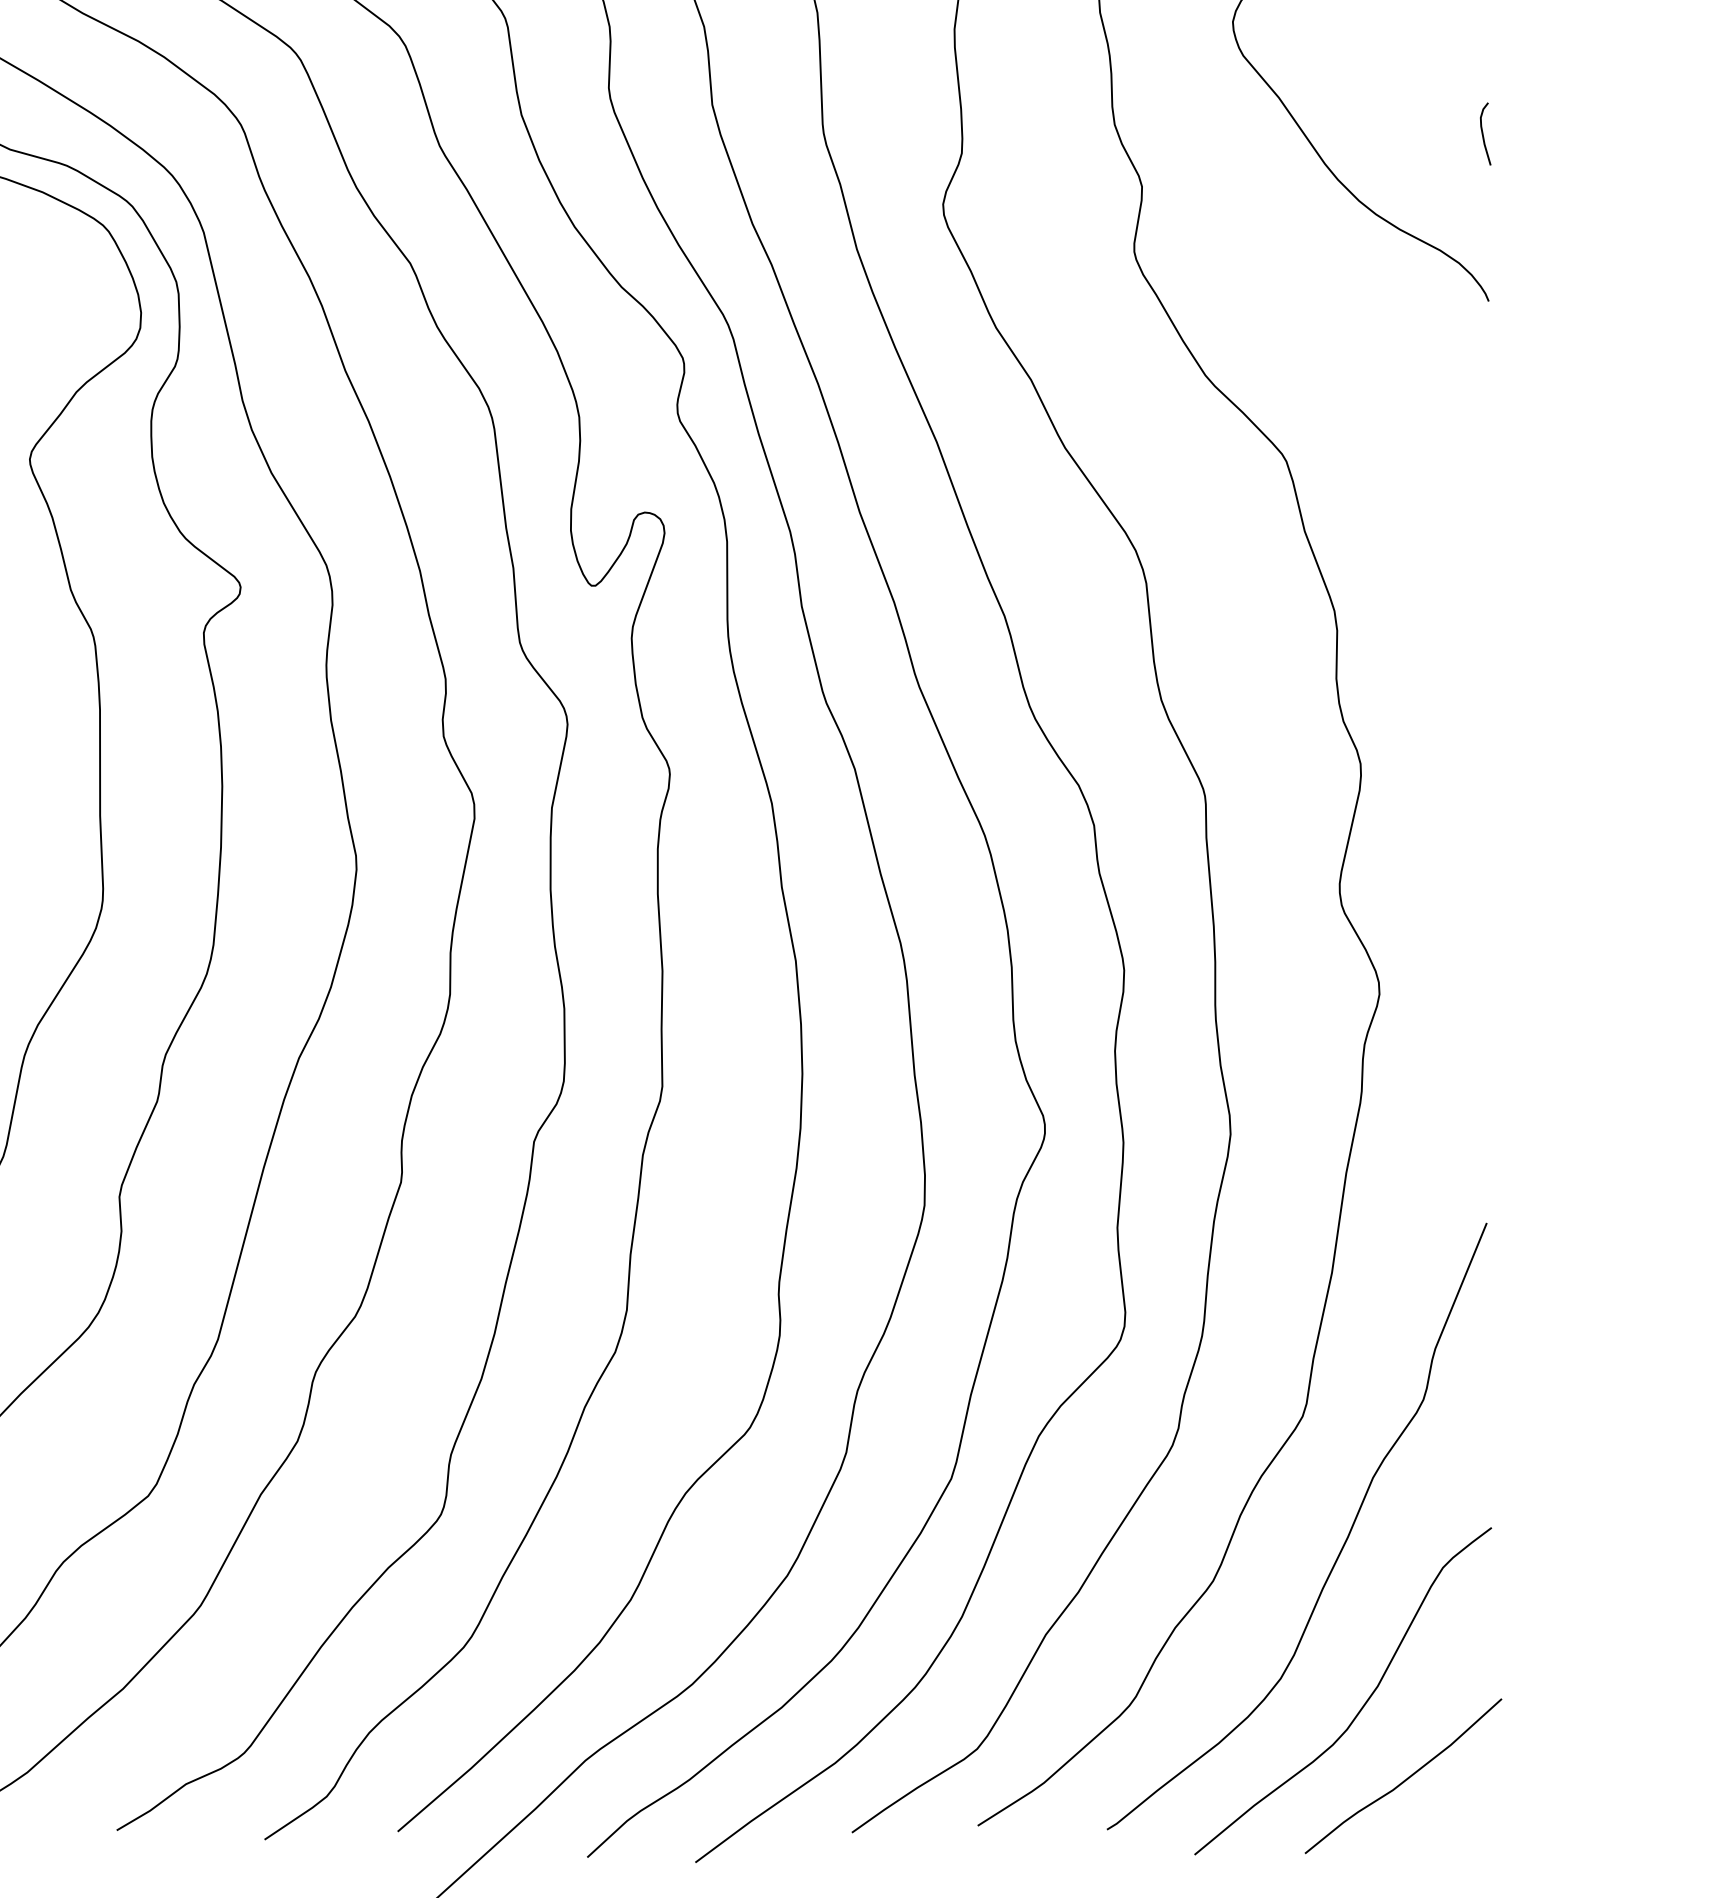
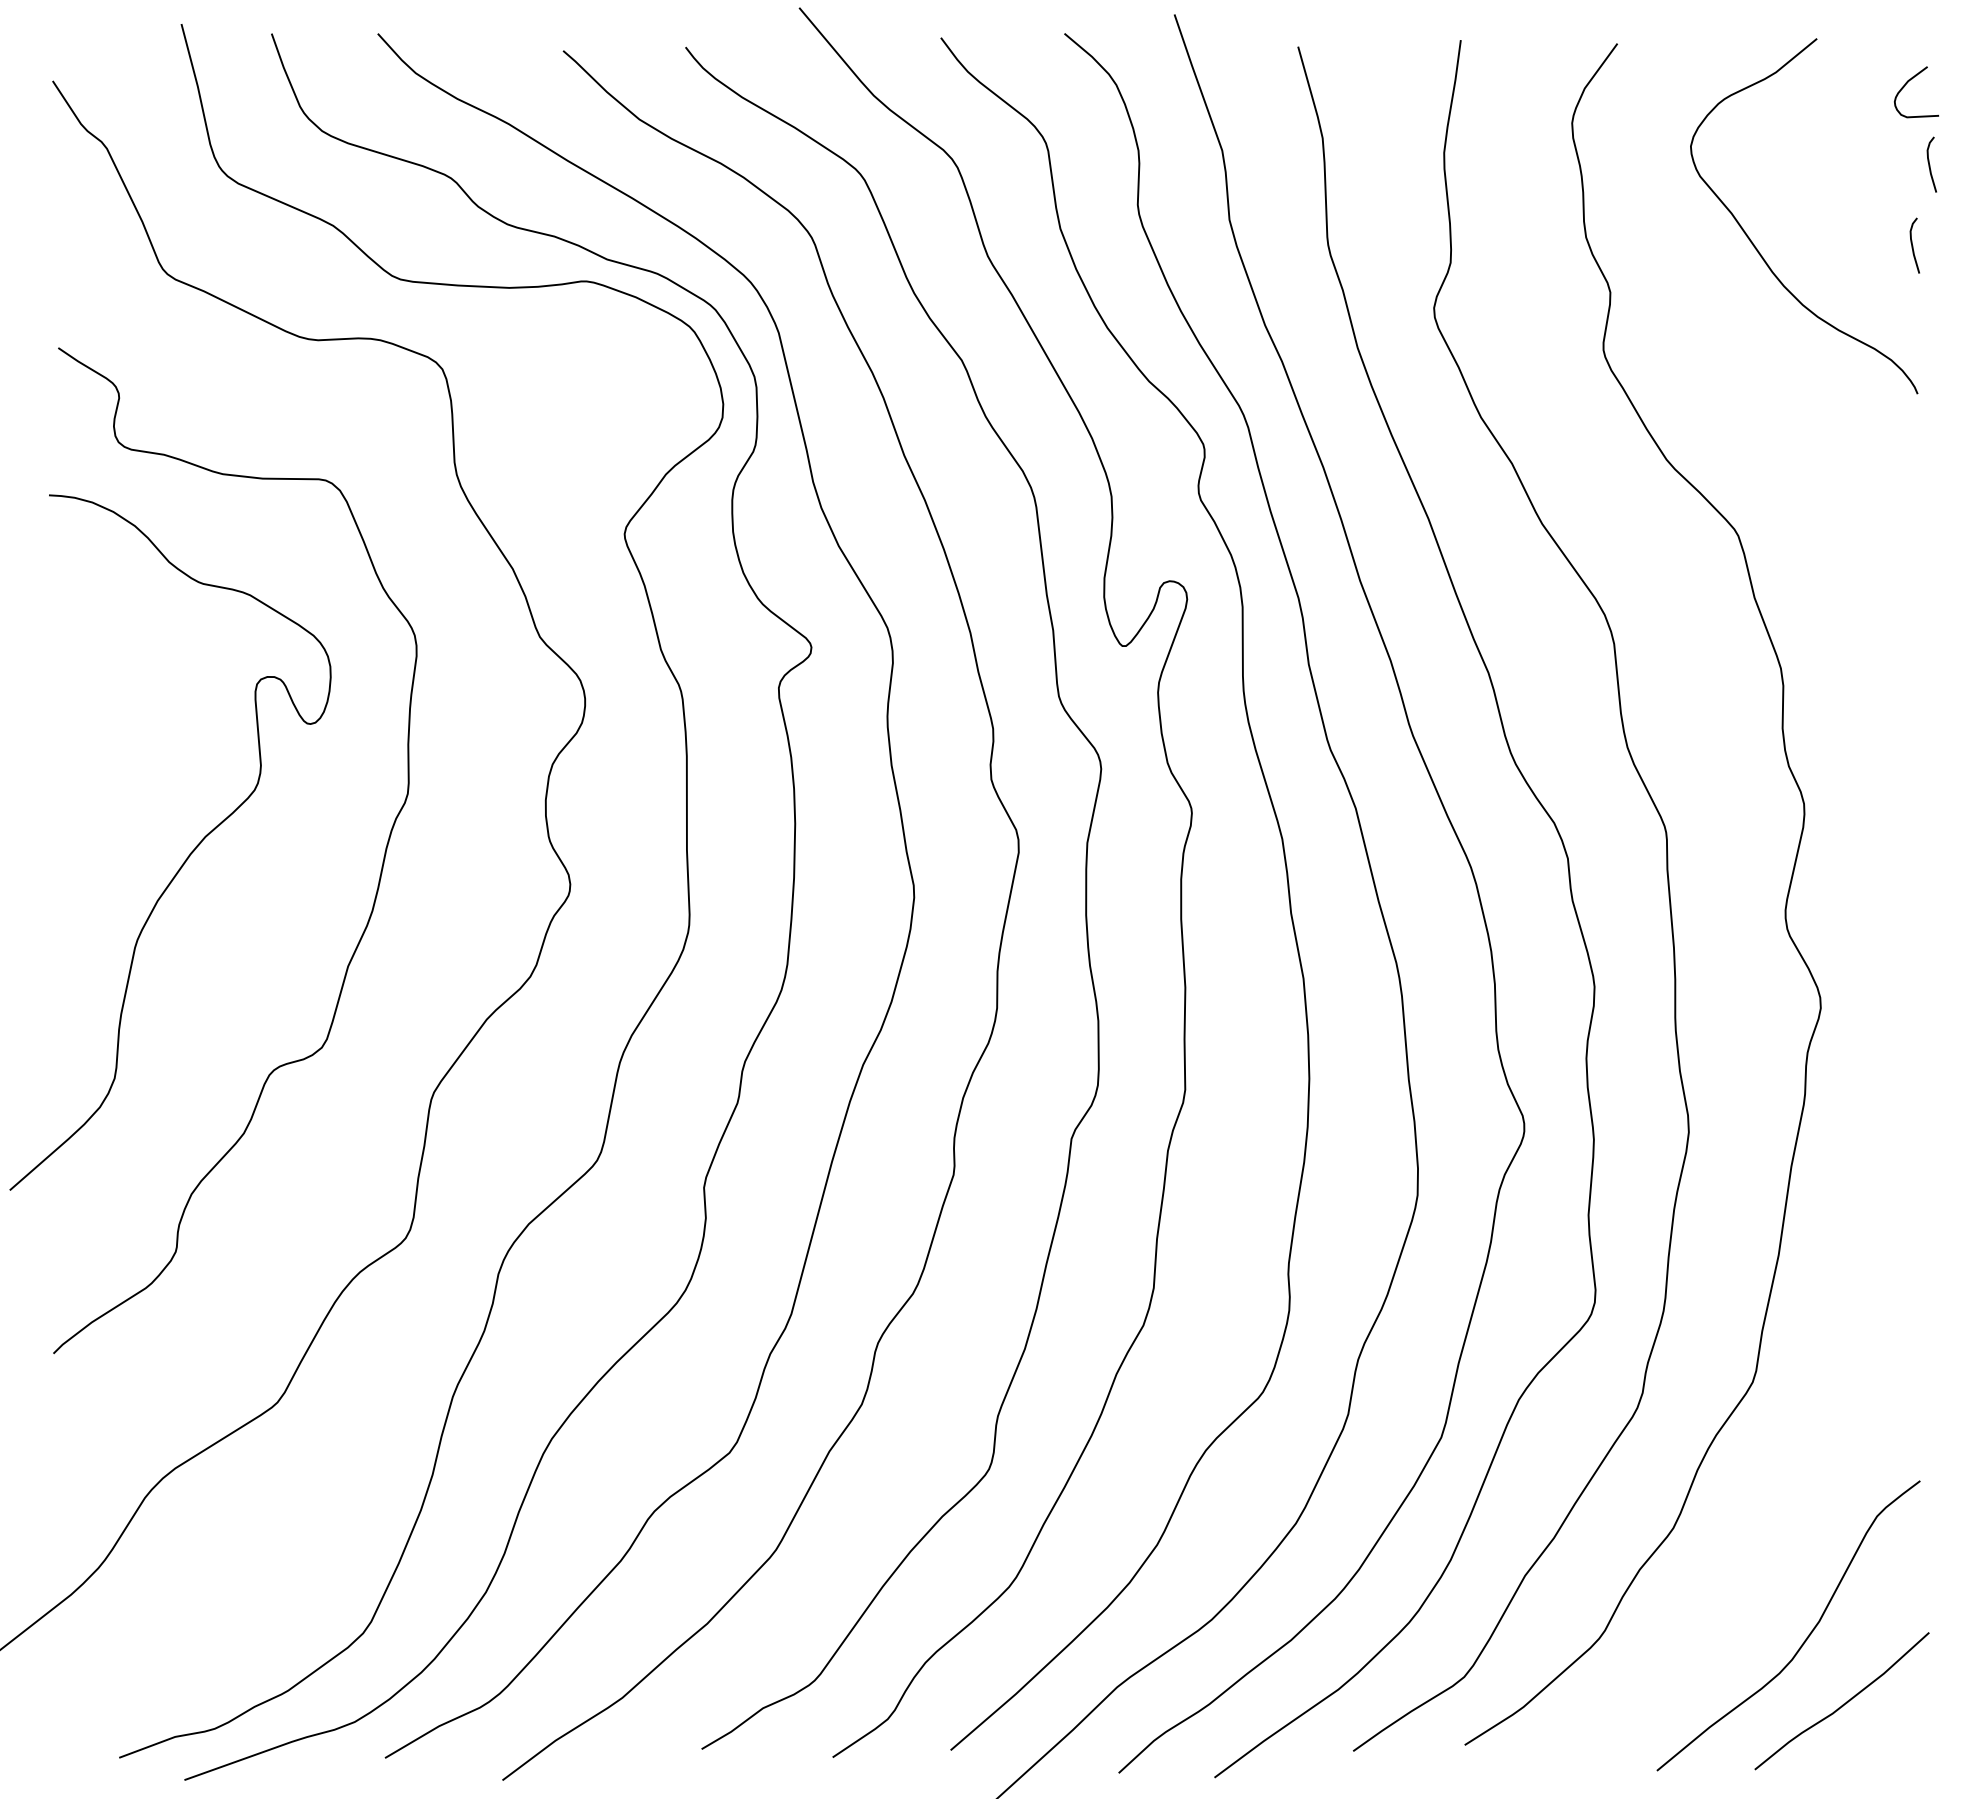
curve: (1503, 42) -> (1930, 164), added
curve: (1340, 1548) -> (1786, 1499), removed

